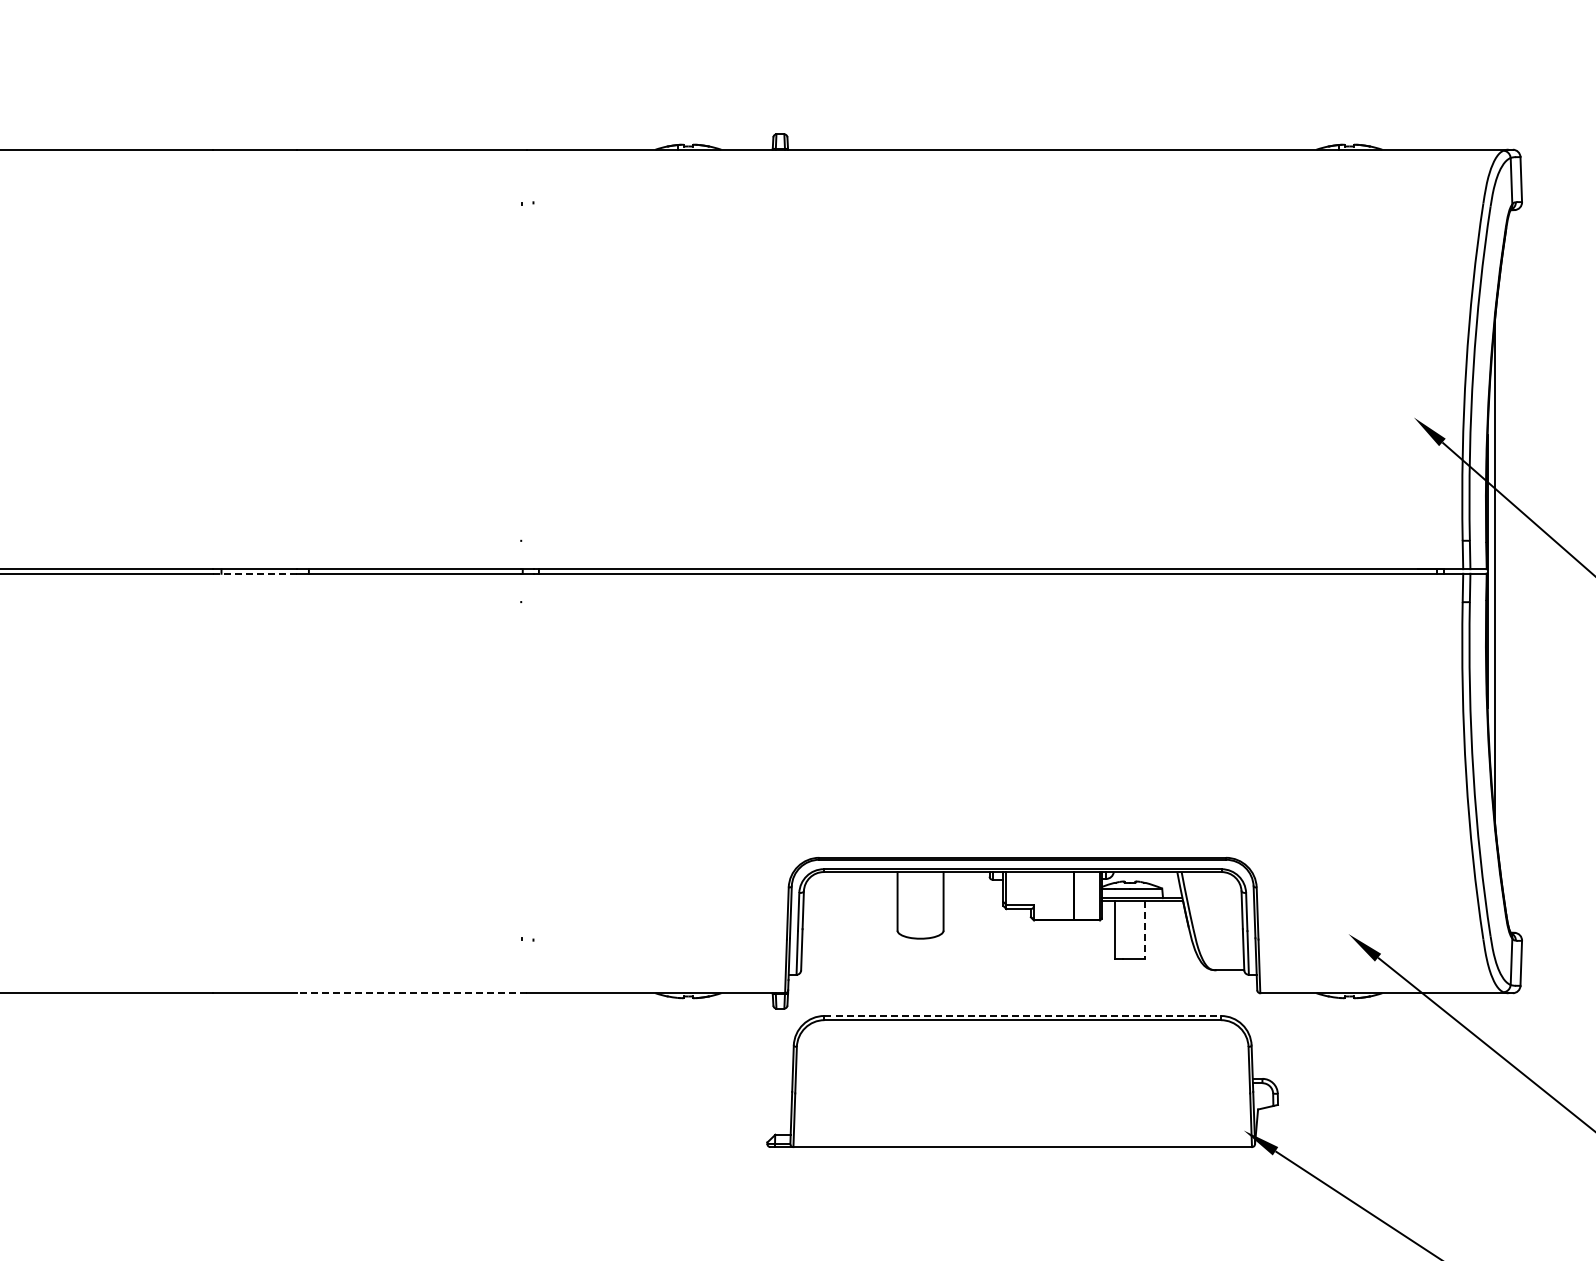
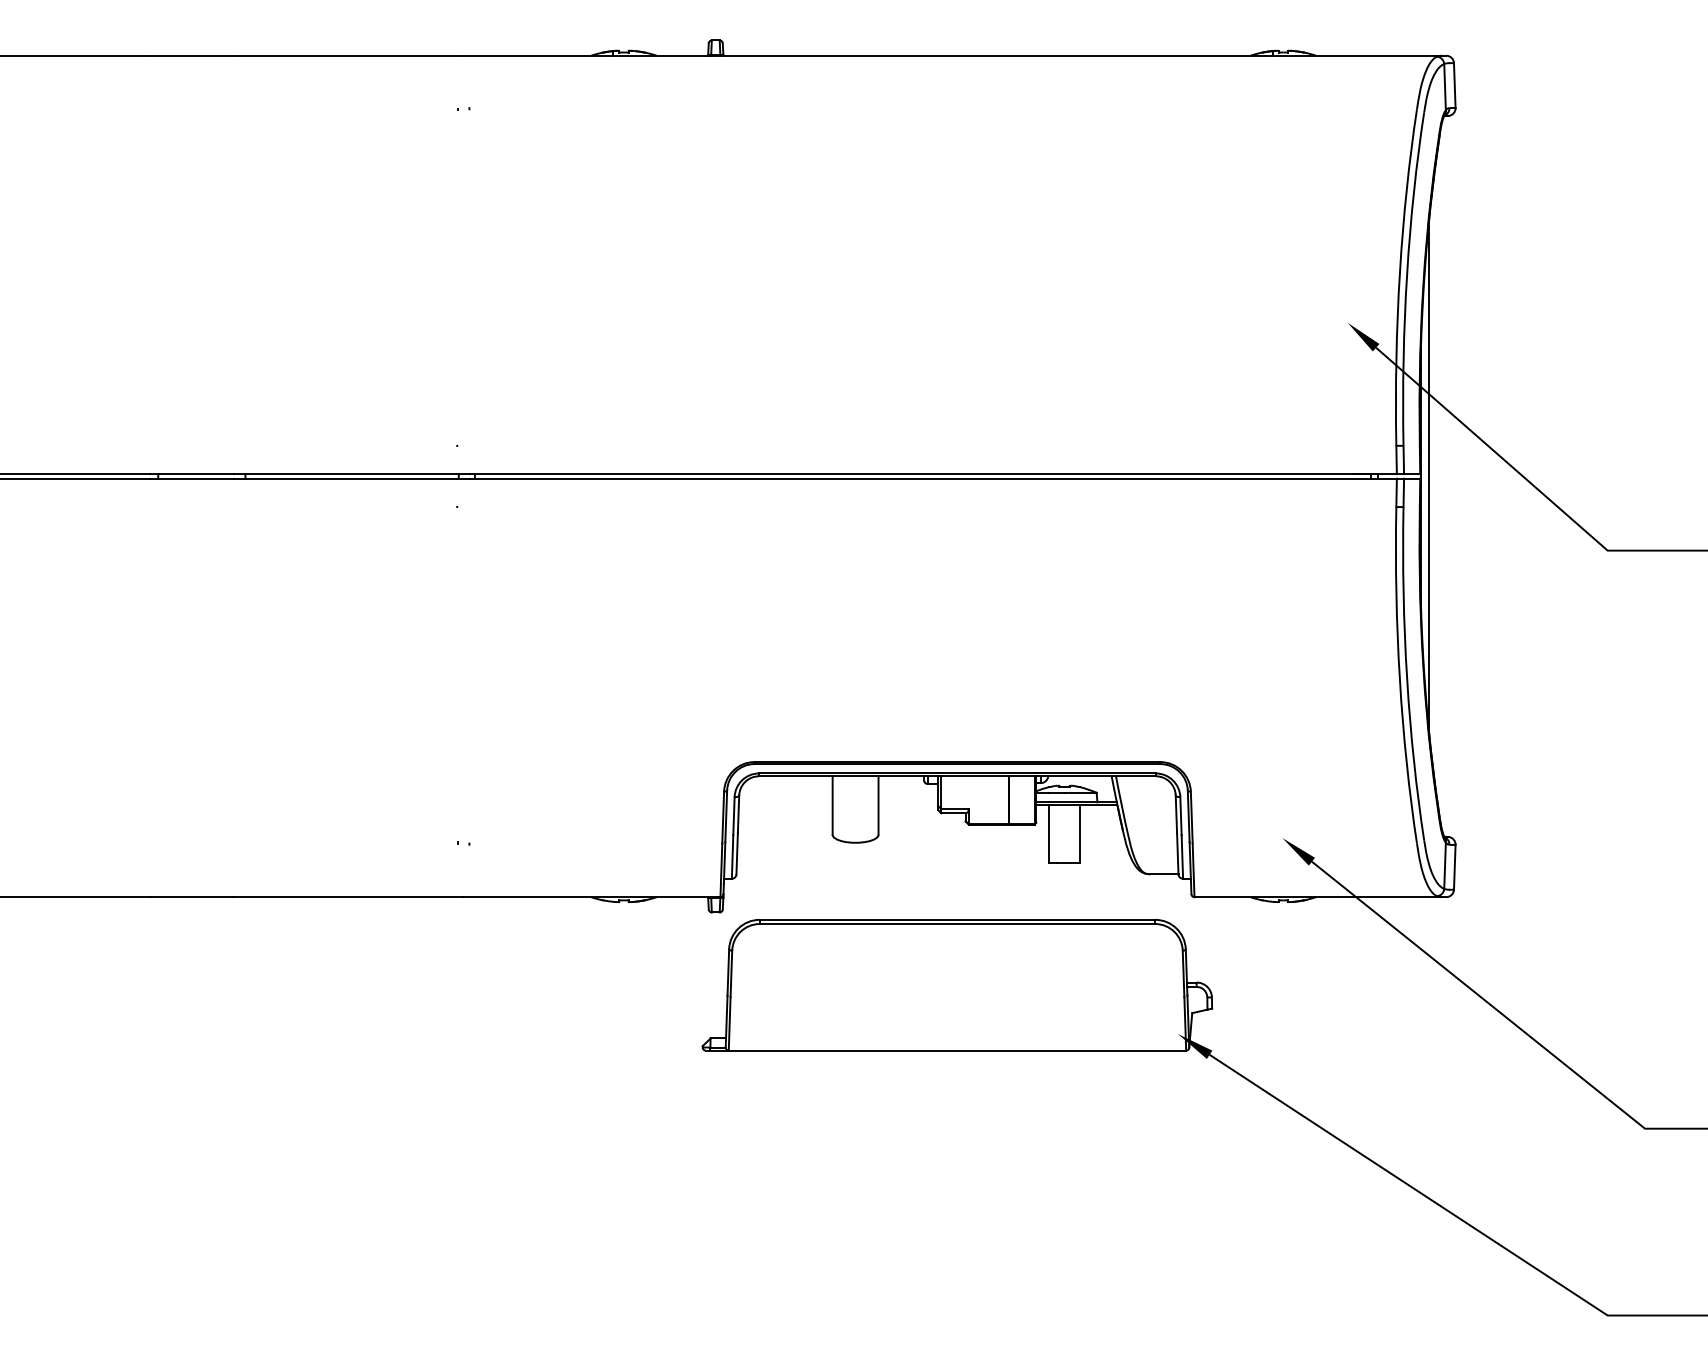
line: (255, 573) -> (192, 478), dashed -> solid
line: (1145, 930) -> (1079, 834), dashed -> solid
line: (412, 993) -> (348, 897), dashed -> solid
line: (1022, 1015) -> (957, 919), dashed -> solid

